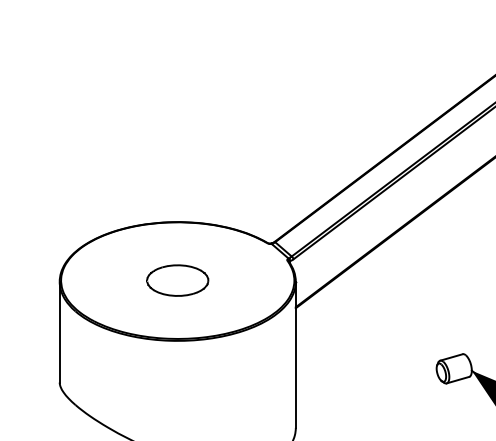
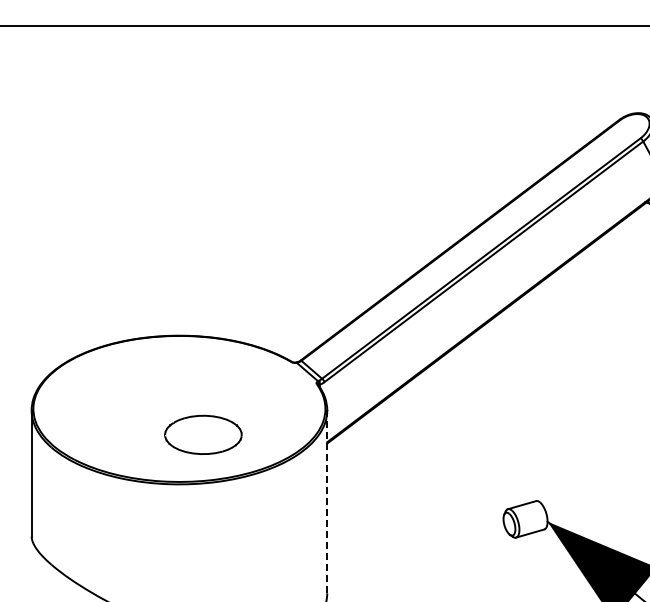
part: (177, 280) -> (203, 434), moved
line: (296, 354) -> (327, 501), solid -> dashed

